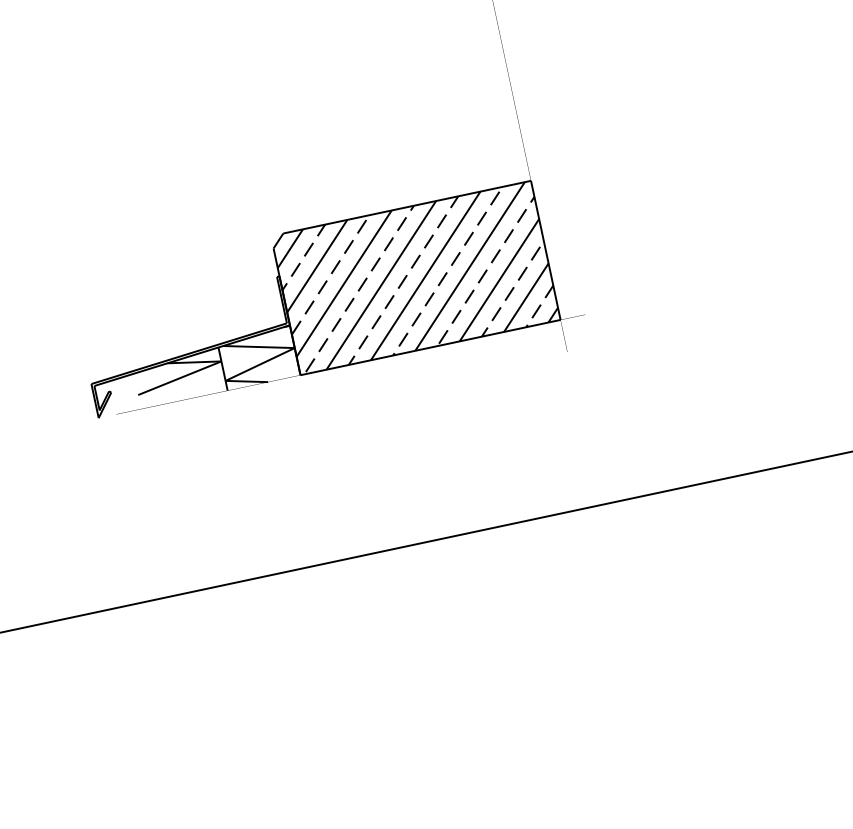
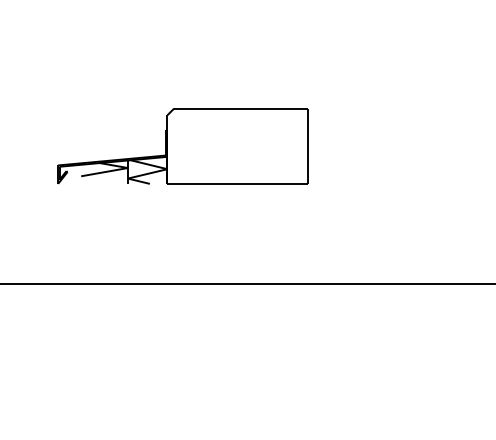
hatch: (414, 276) -> (237, 145), removed

